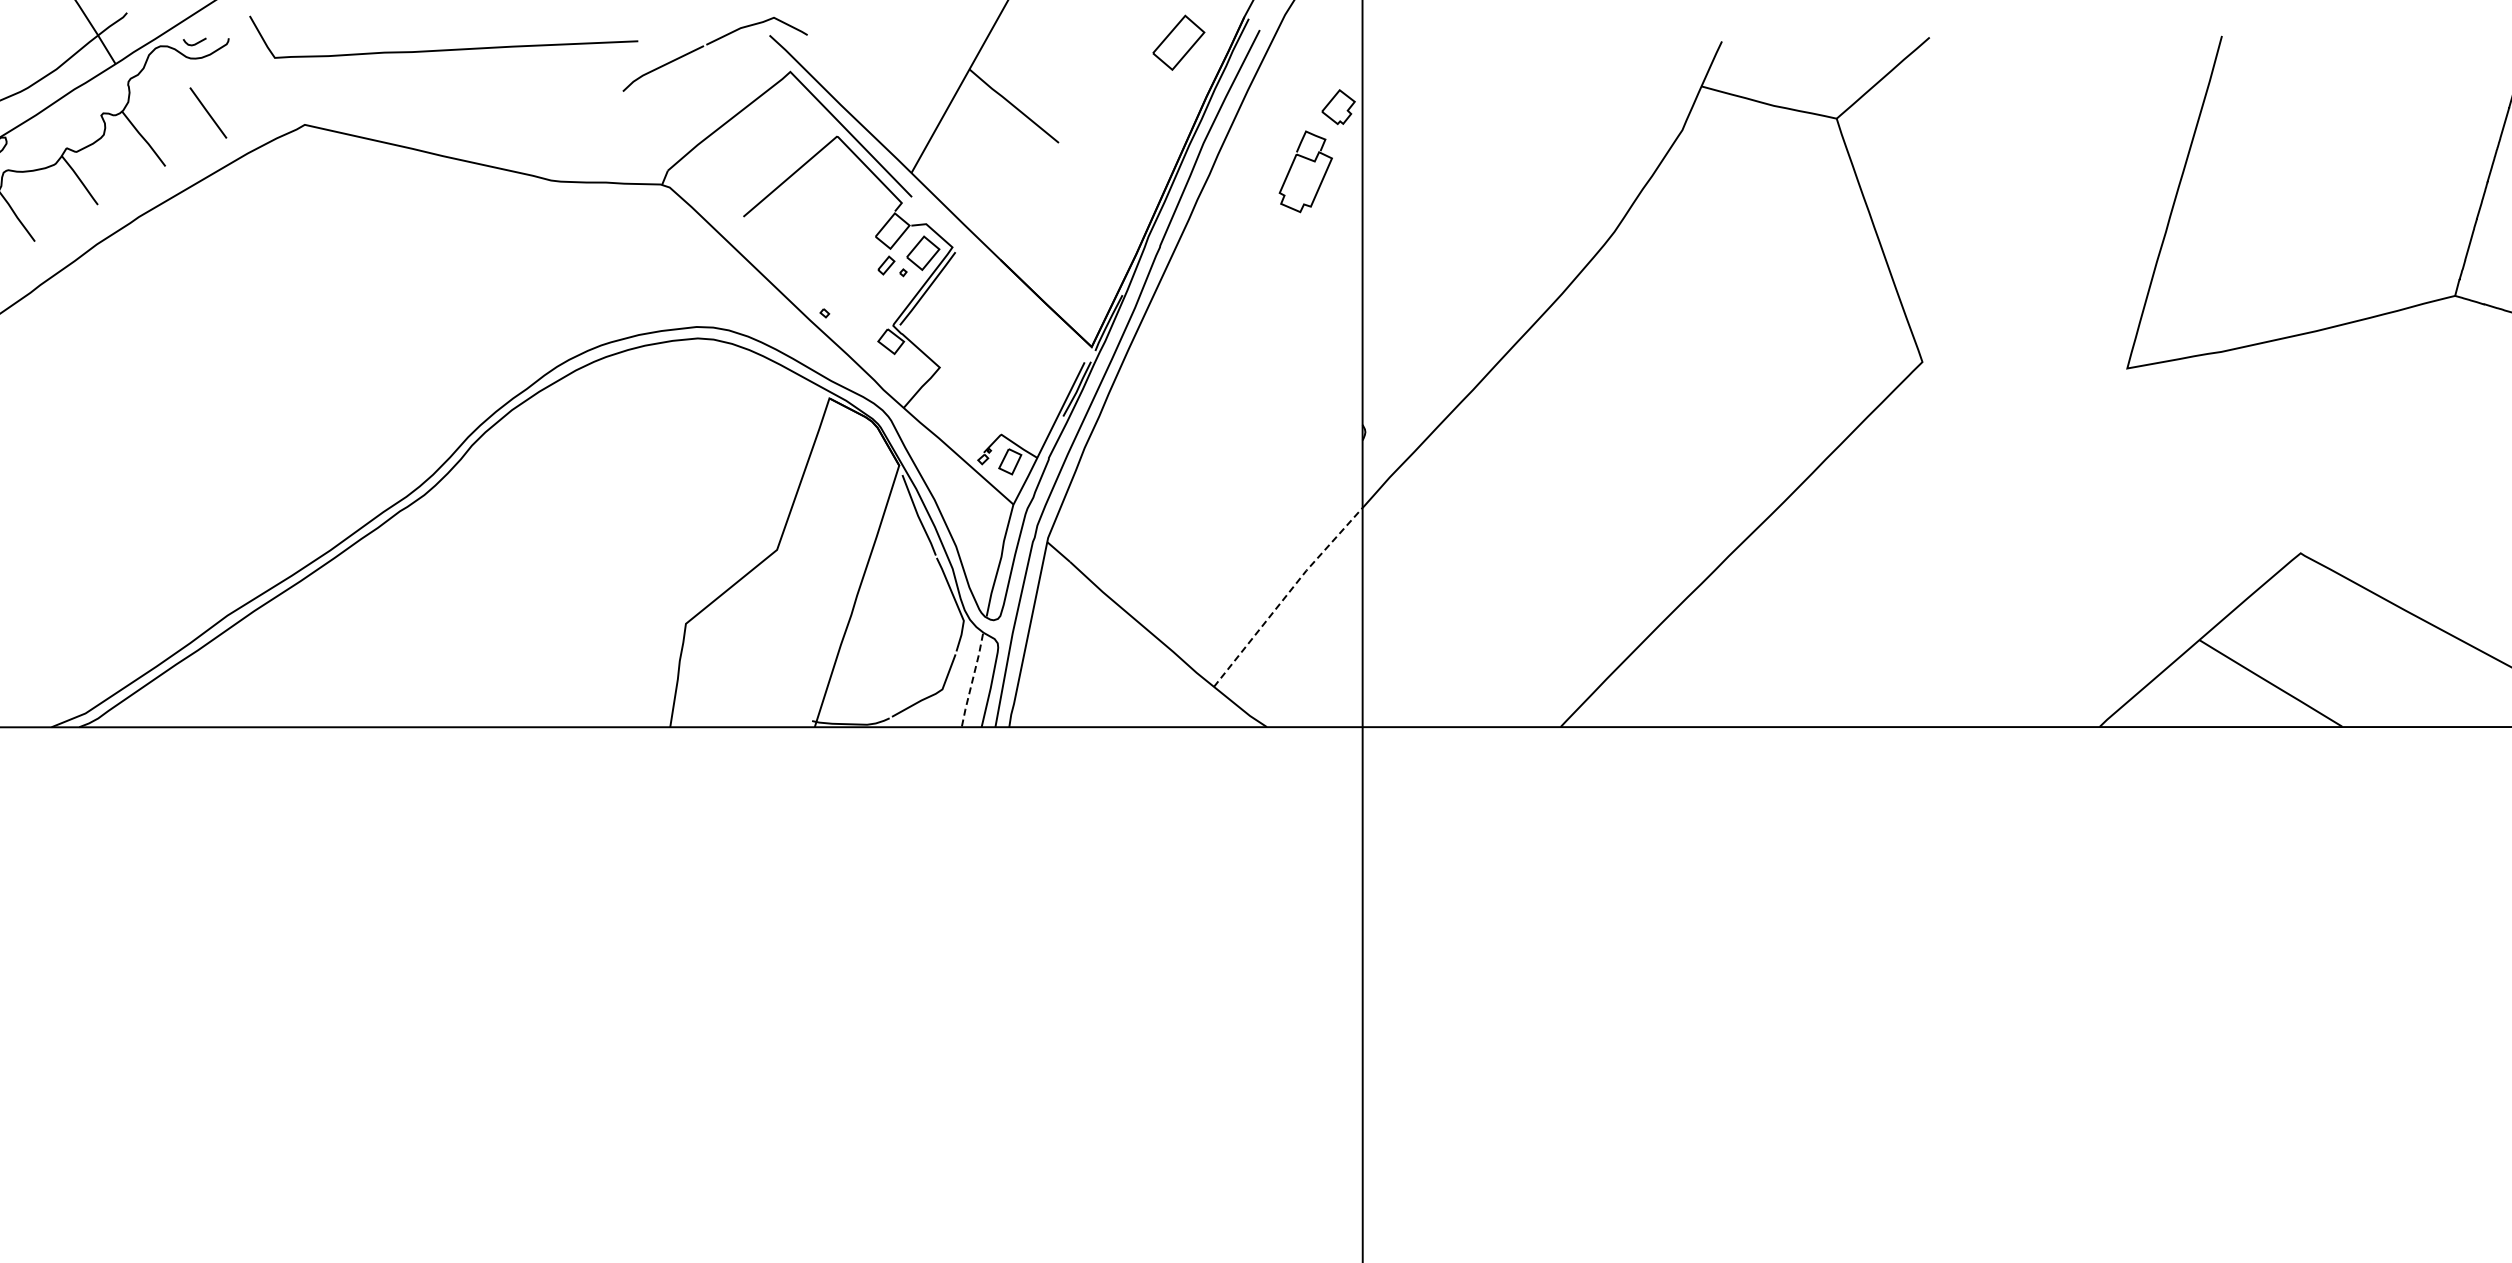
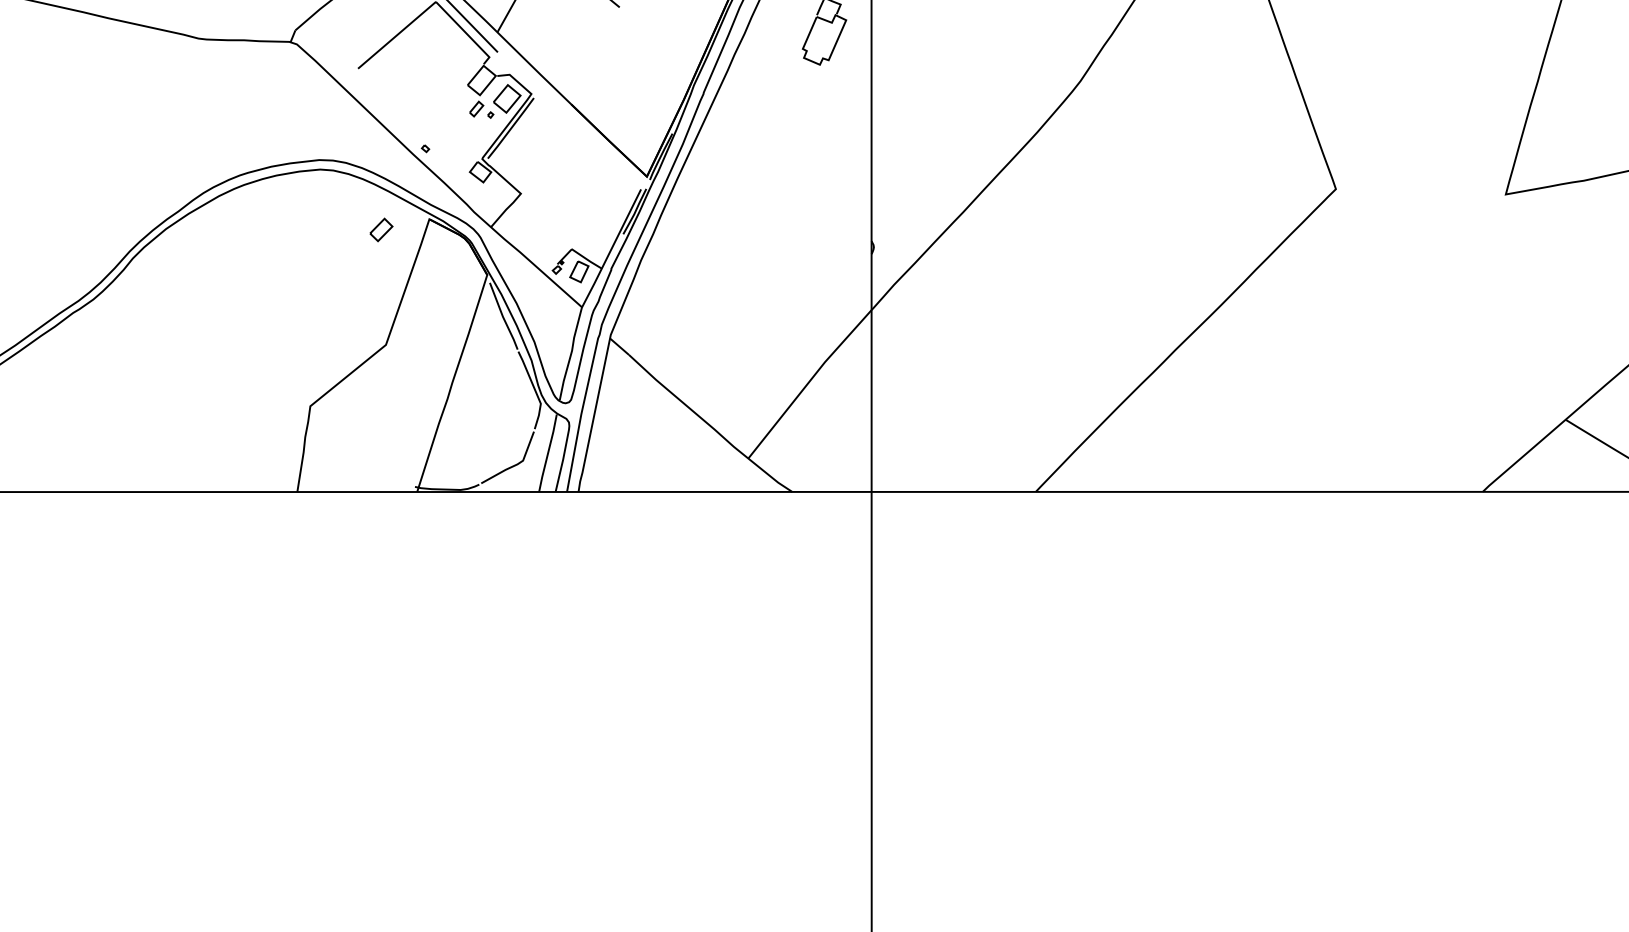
part: (771, 410) -> (381, 229), added
line: (1287, 594) -> (809, 381), dashed -> solid
line: (972, 680) -> (548, 453), dashed -> solid

